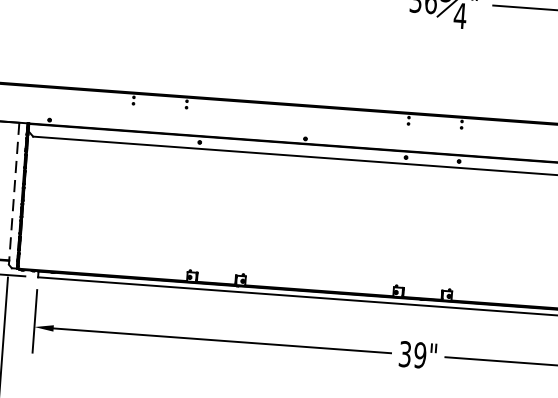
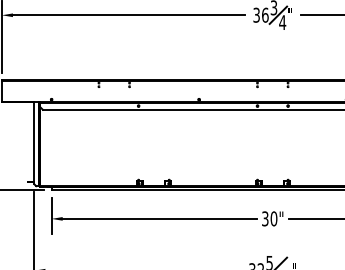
line: (14, 194) -> (34, 143), dashed -> solid
text: (419, 354) -> (273, 218), 39" -> 30"

